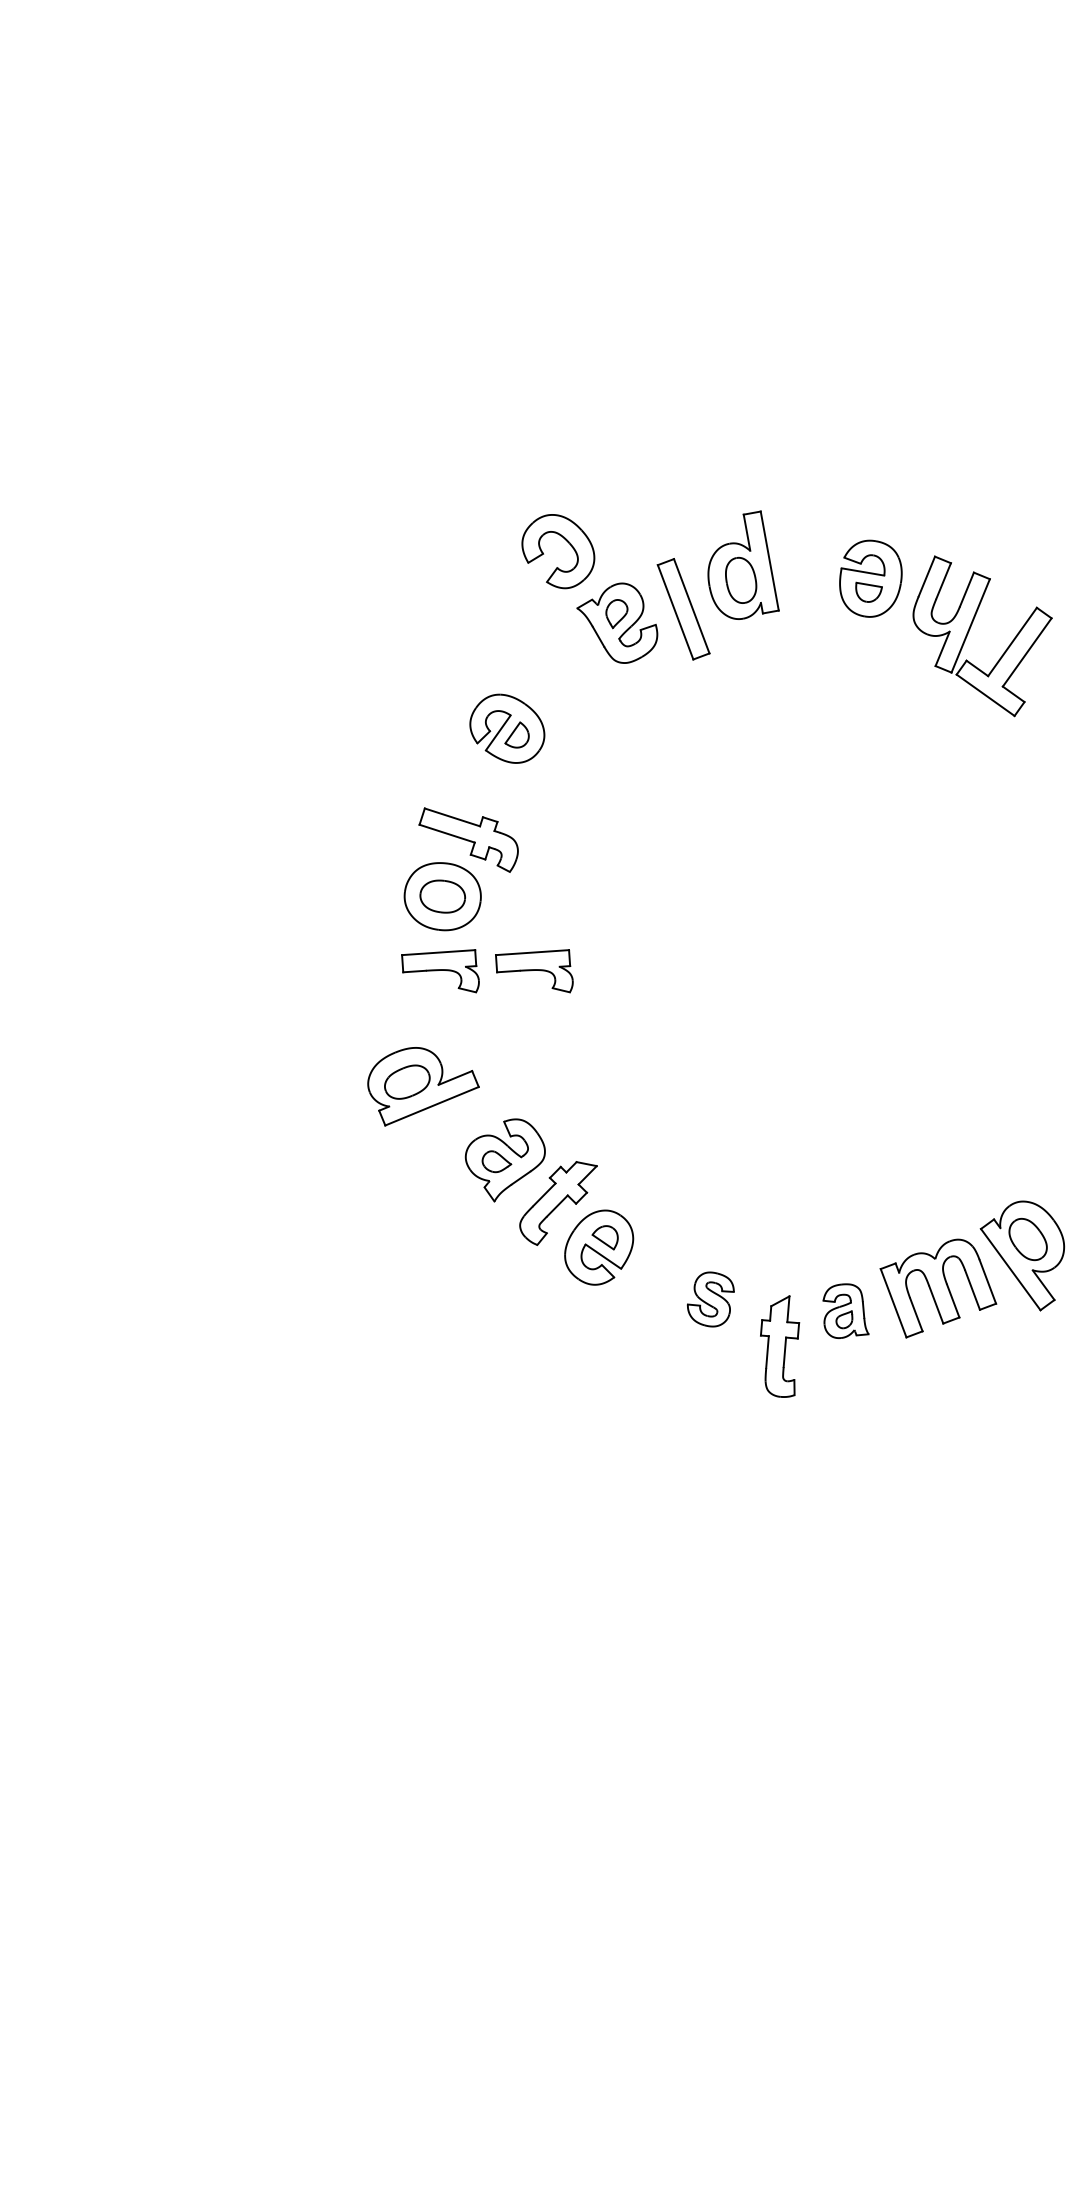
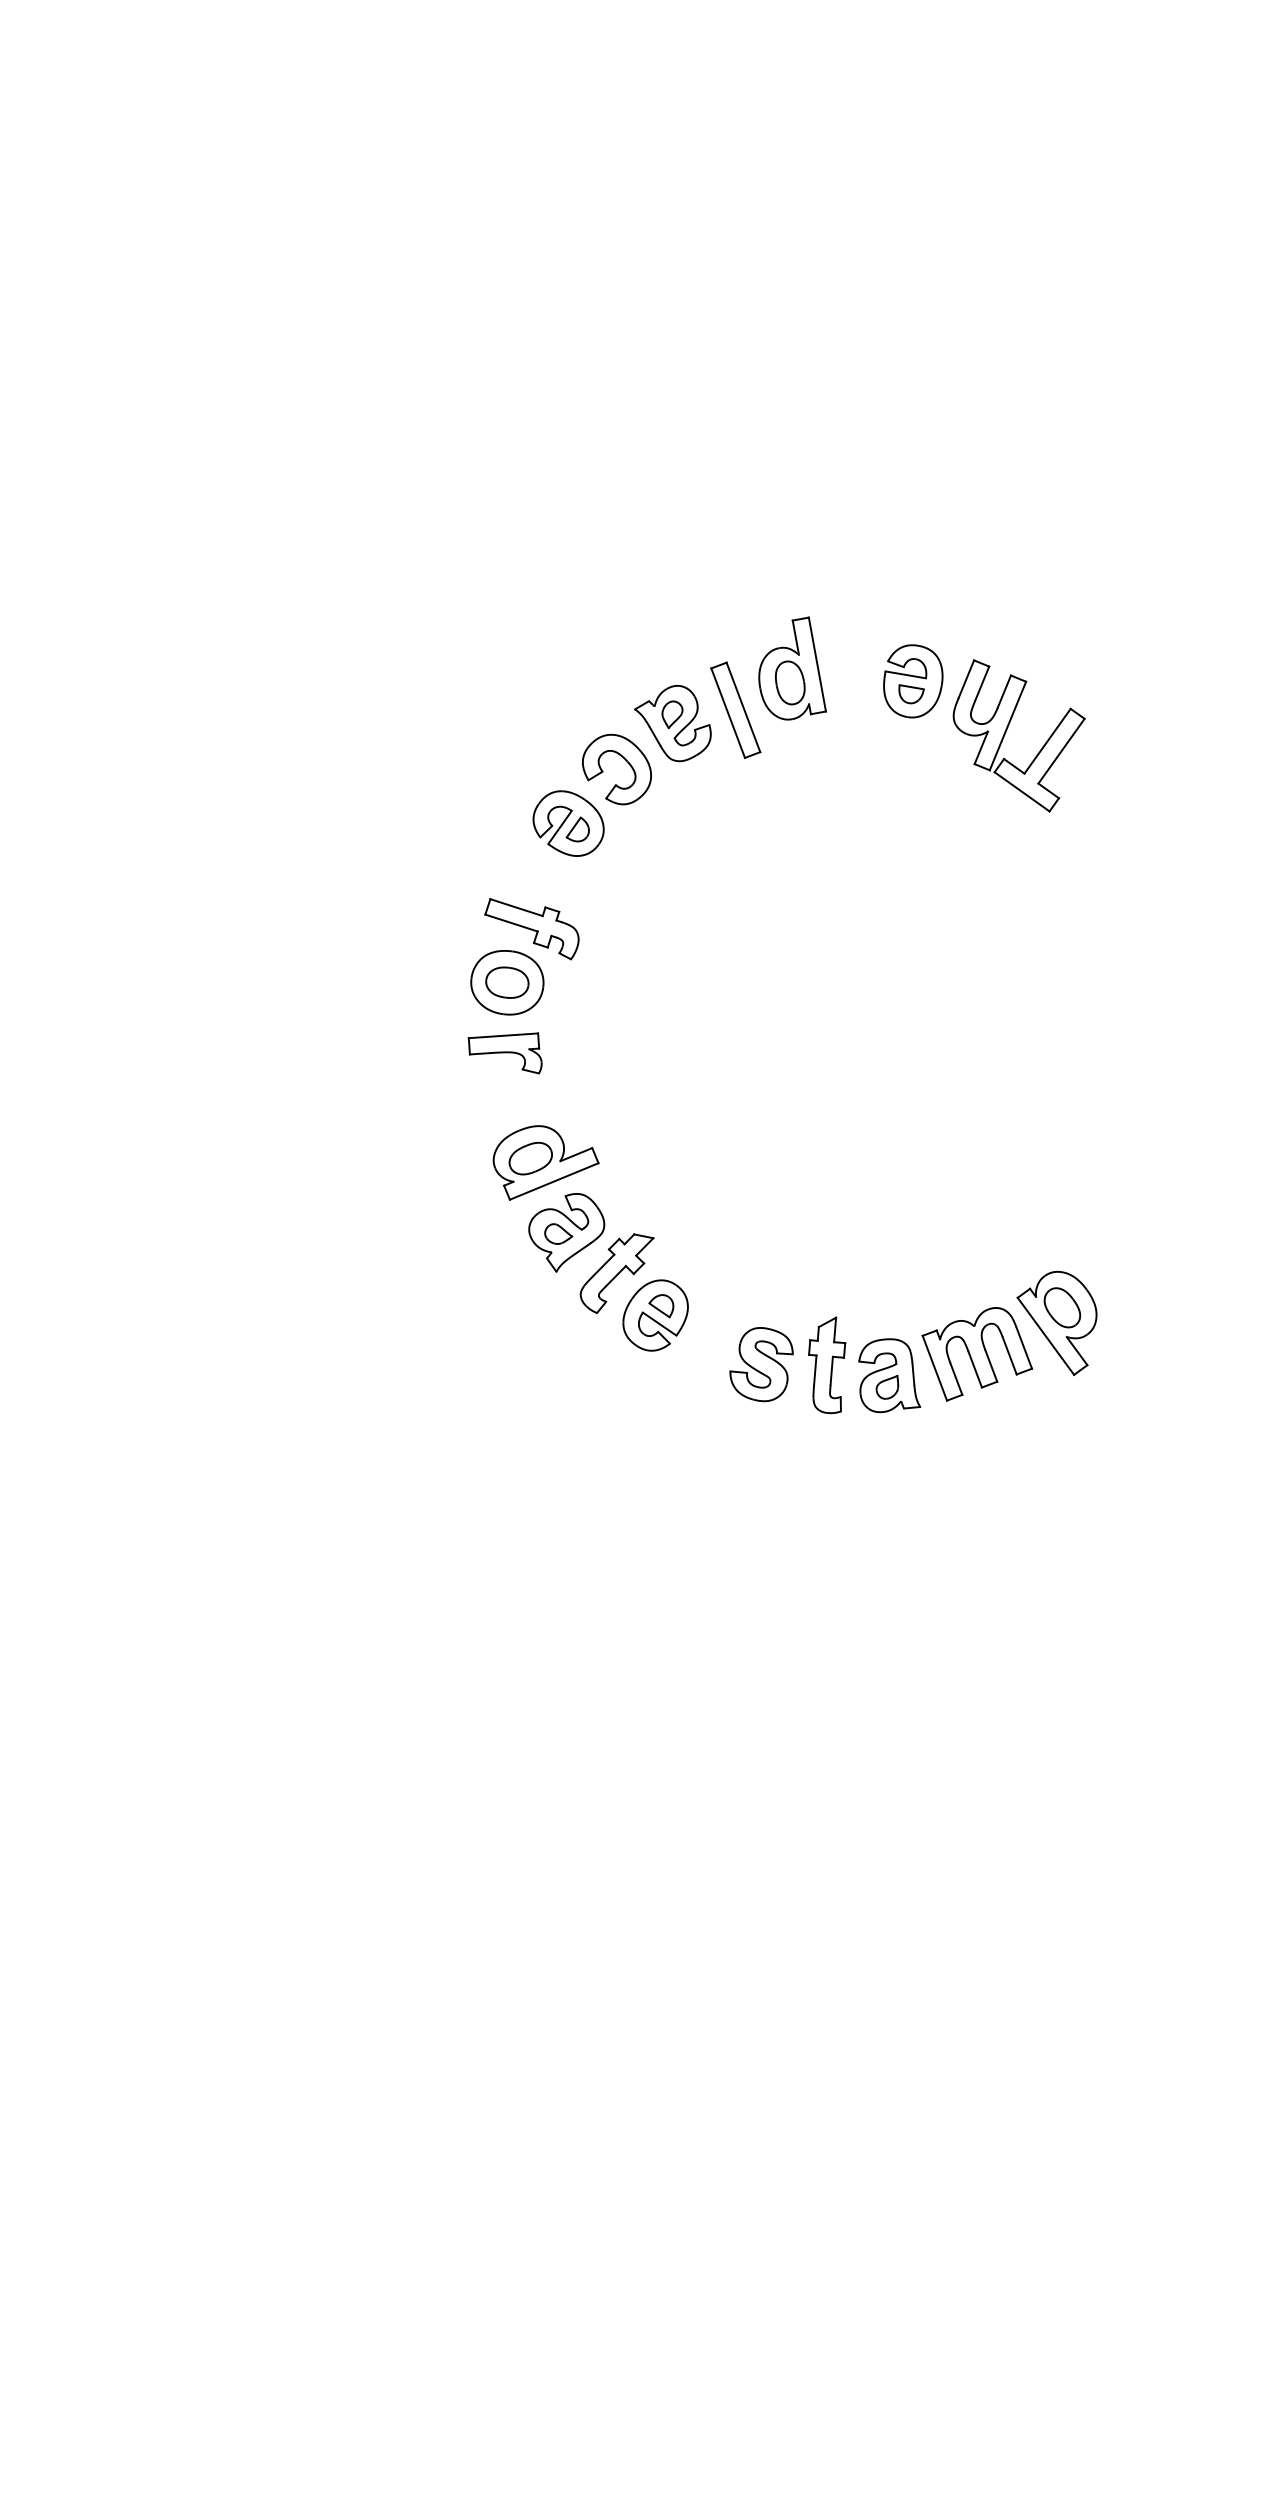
part: (569, 545) -> (627, 763), moved
part: (533, 971) -> (593, 1053), removed
part: (422, 1086) -> (545, 1162), moved
part: (710, 1299) -> (761, 1364), size x1.43
part: (845, 1310) -> (889, 1375), size x1.43
part: (780, 1345) -> (827, 1364), moved

